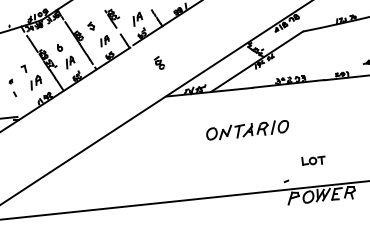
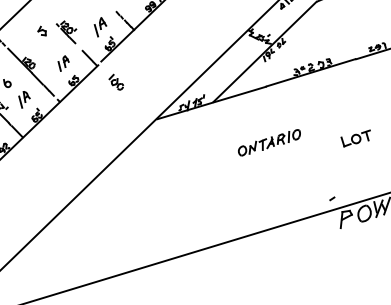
part: (91, 25) -> (42, 30), moved
part: (159, 62) -> (116, 81), moved
part: (247, 130) -> (269, 143), size x0.6
part: (313, 160) -> (356, 138), moved

